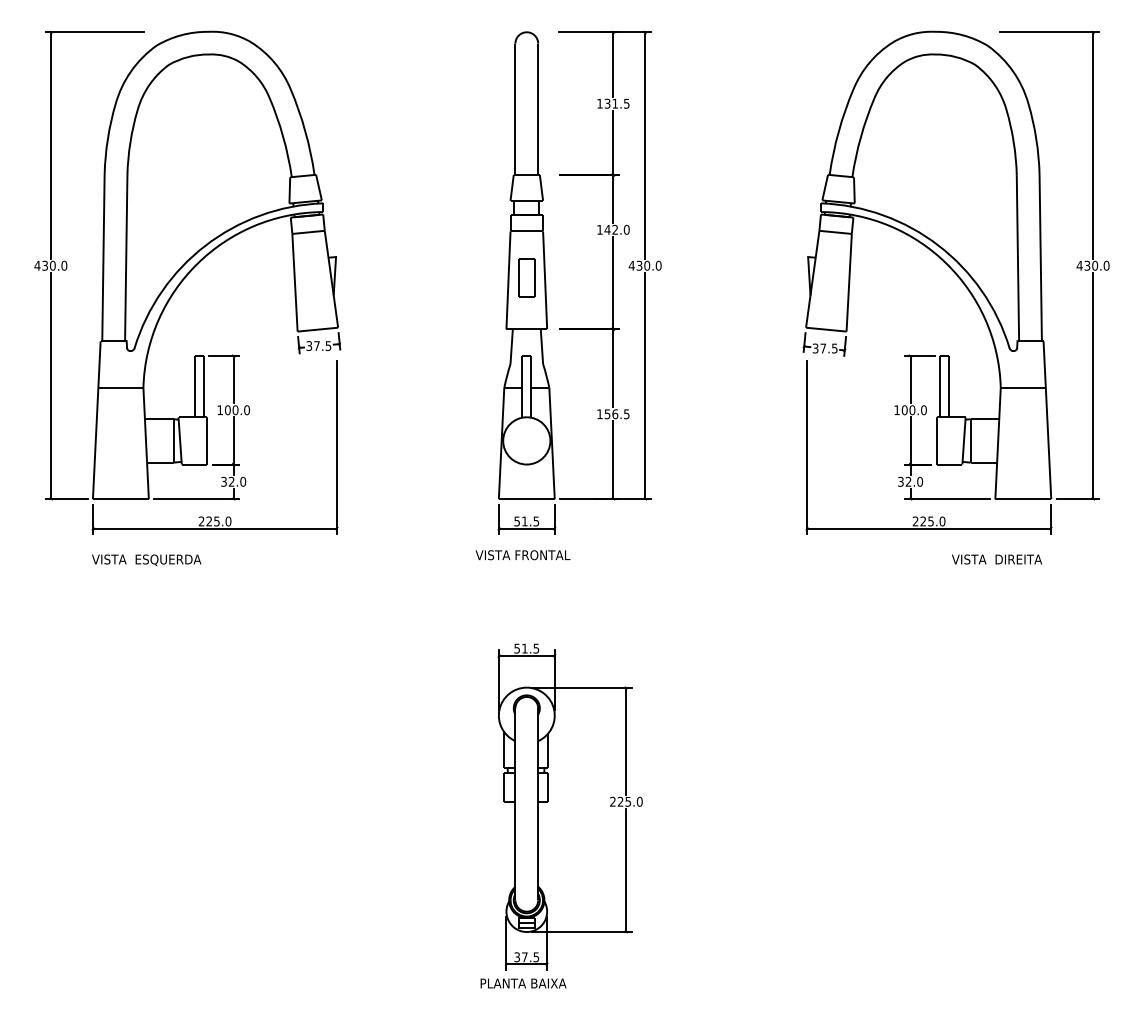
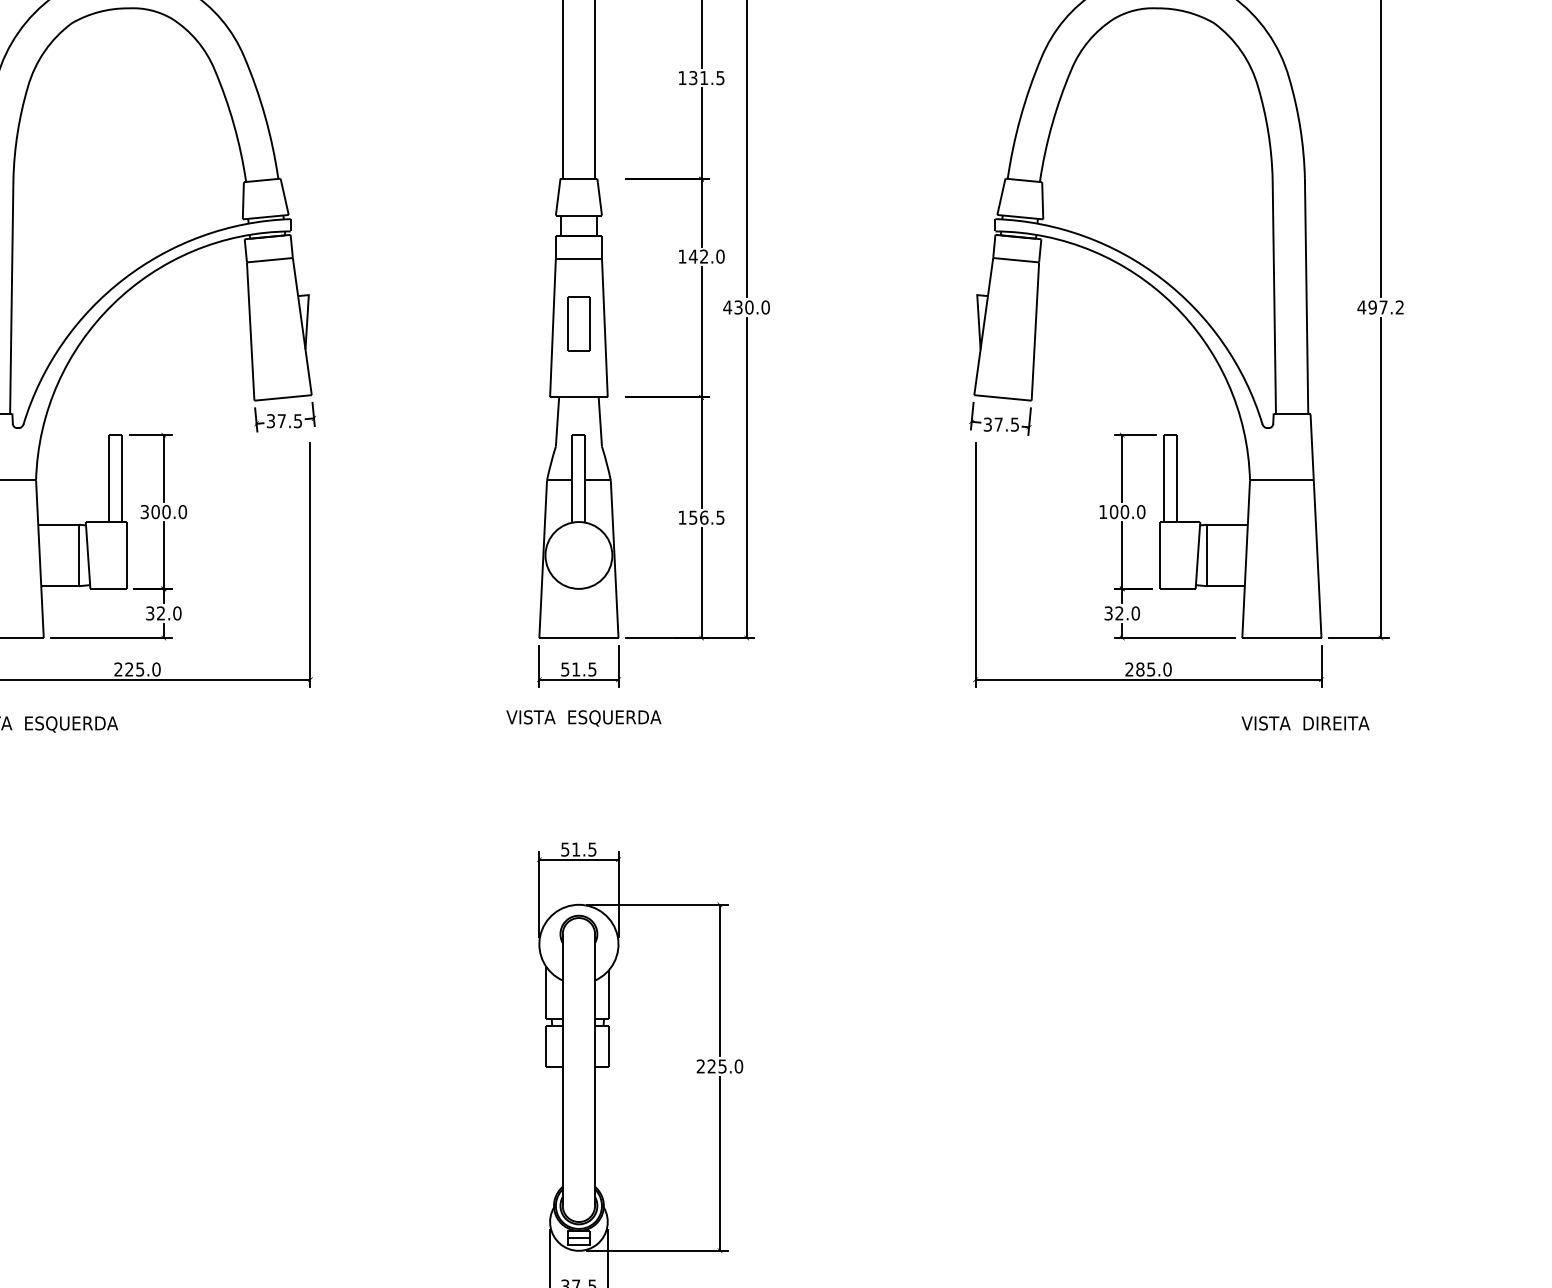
text: (1096, 265) -> (1385, 307), 430.0 -> 497.2
text: (219, 410) -> (143, 512), 100.0 -> 300.0
text: (923, 521) -> (1140, 669), 225.0 -> 285.0
text: (549, 555) -> (611, 717), VISTA FRONTAL -> VISTA  ESQUERDA
text: (996, 559) -> (1304, 723), moved

